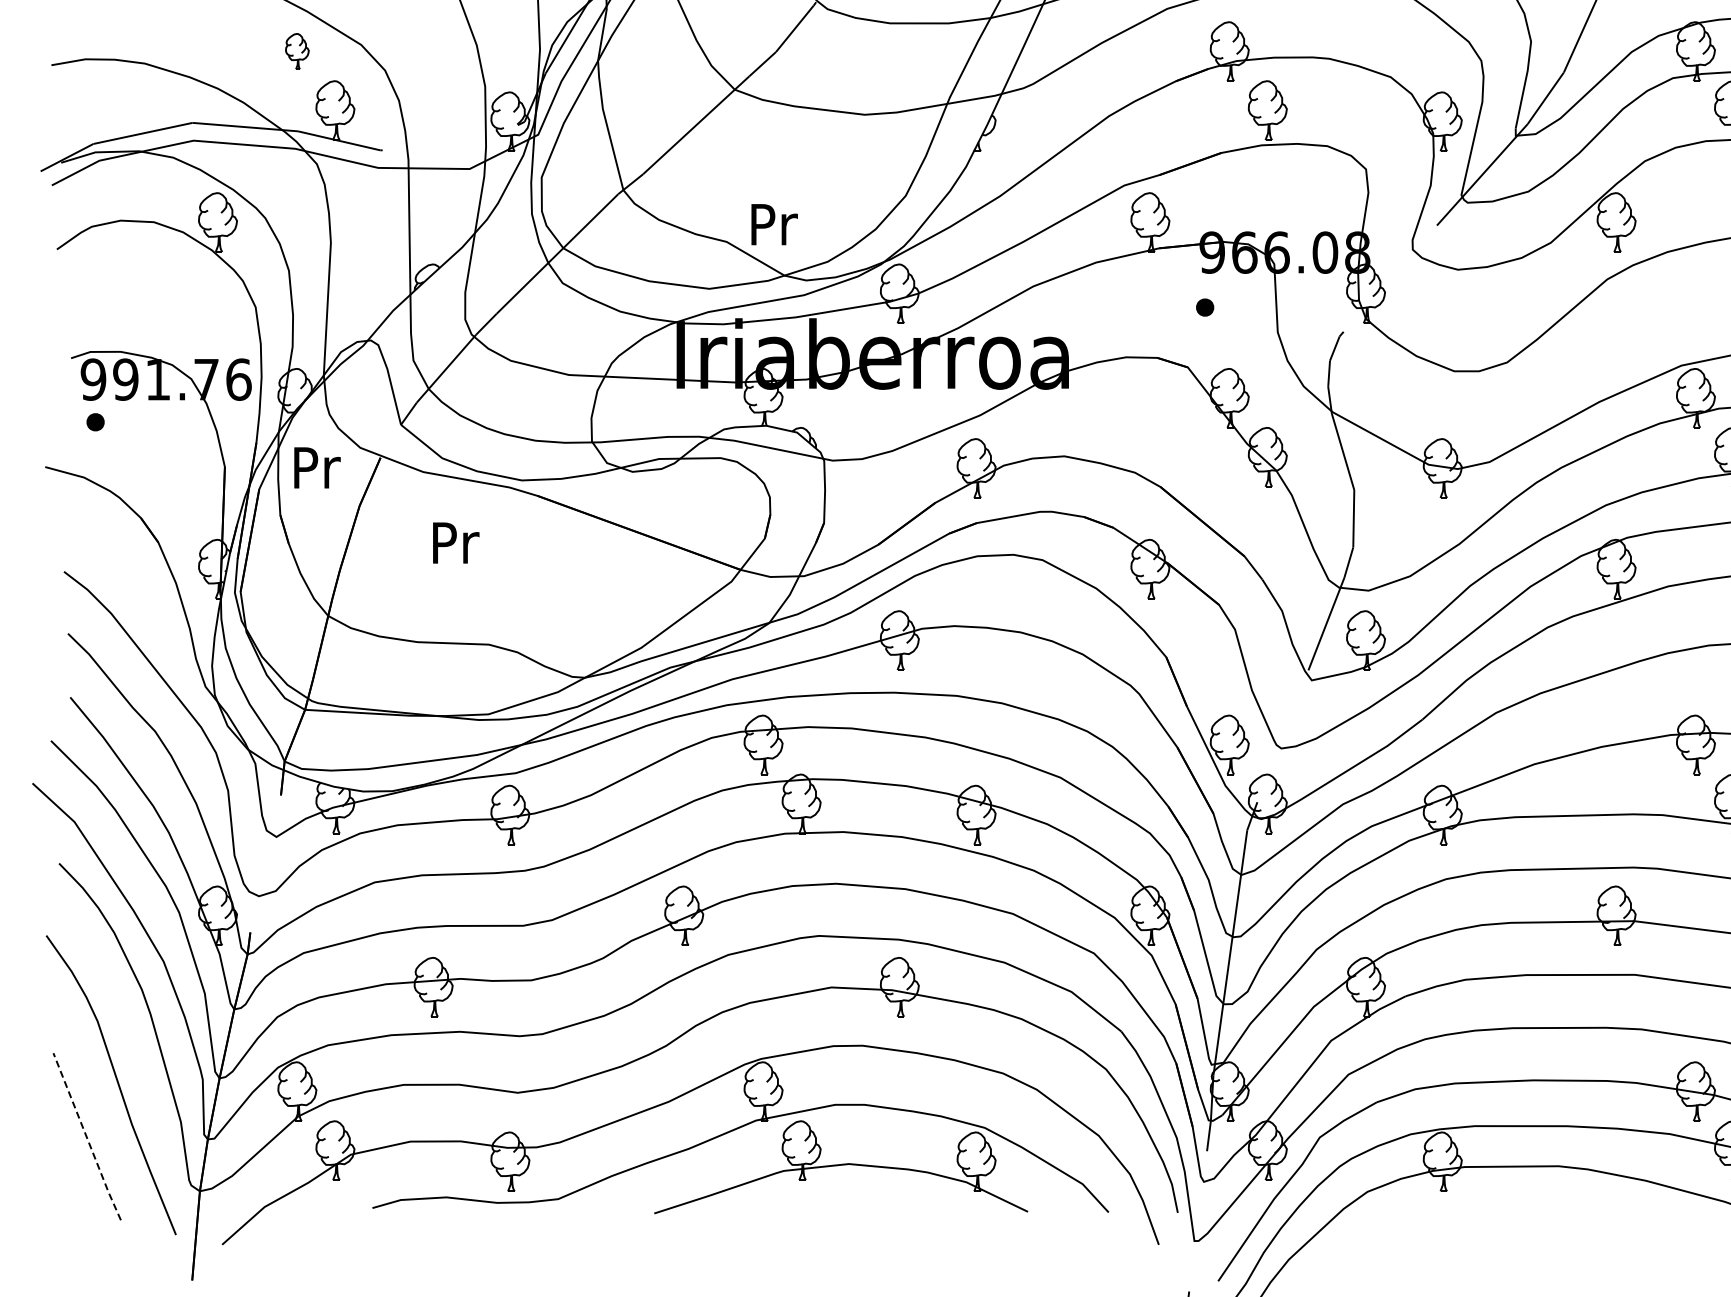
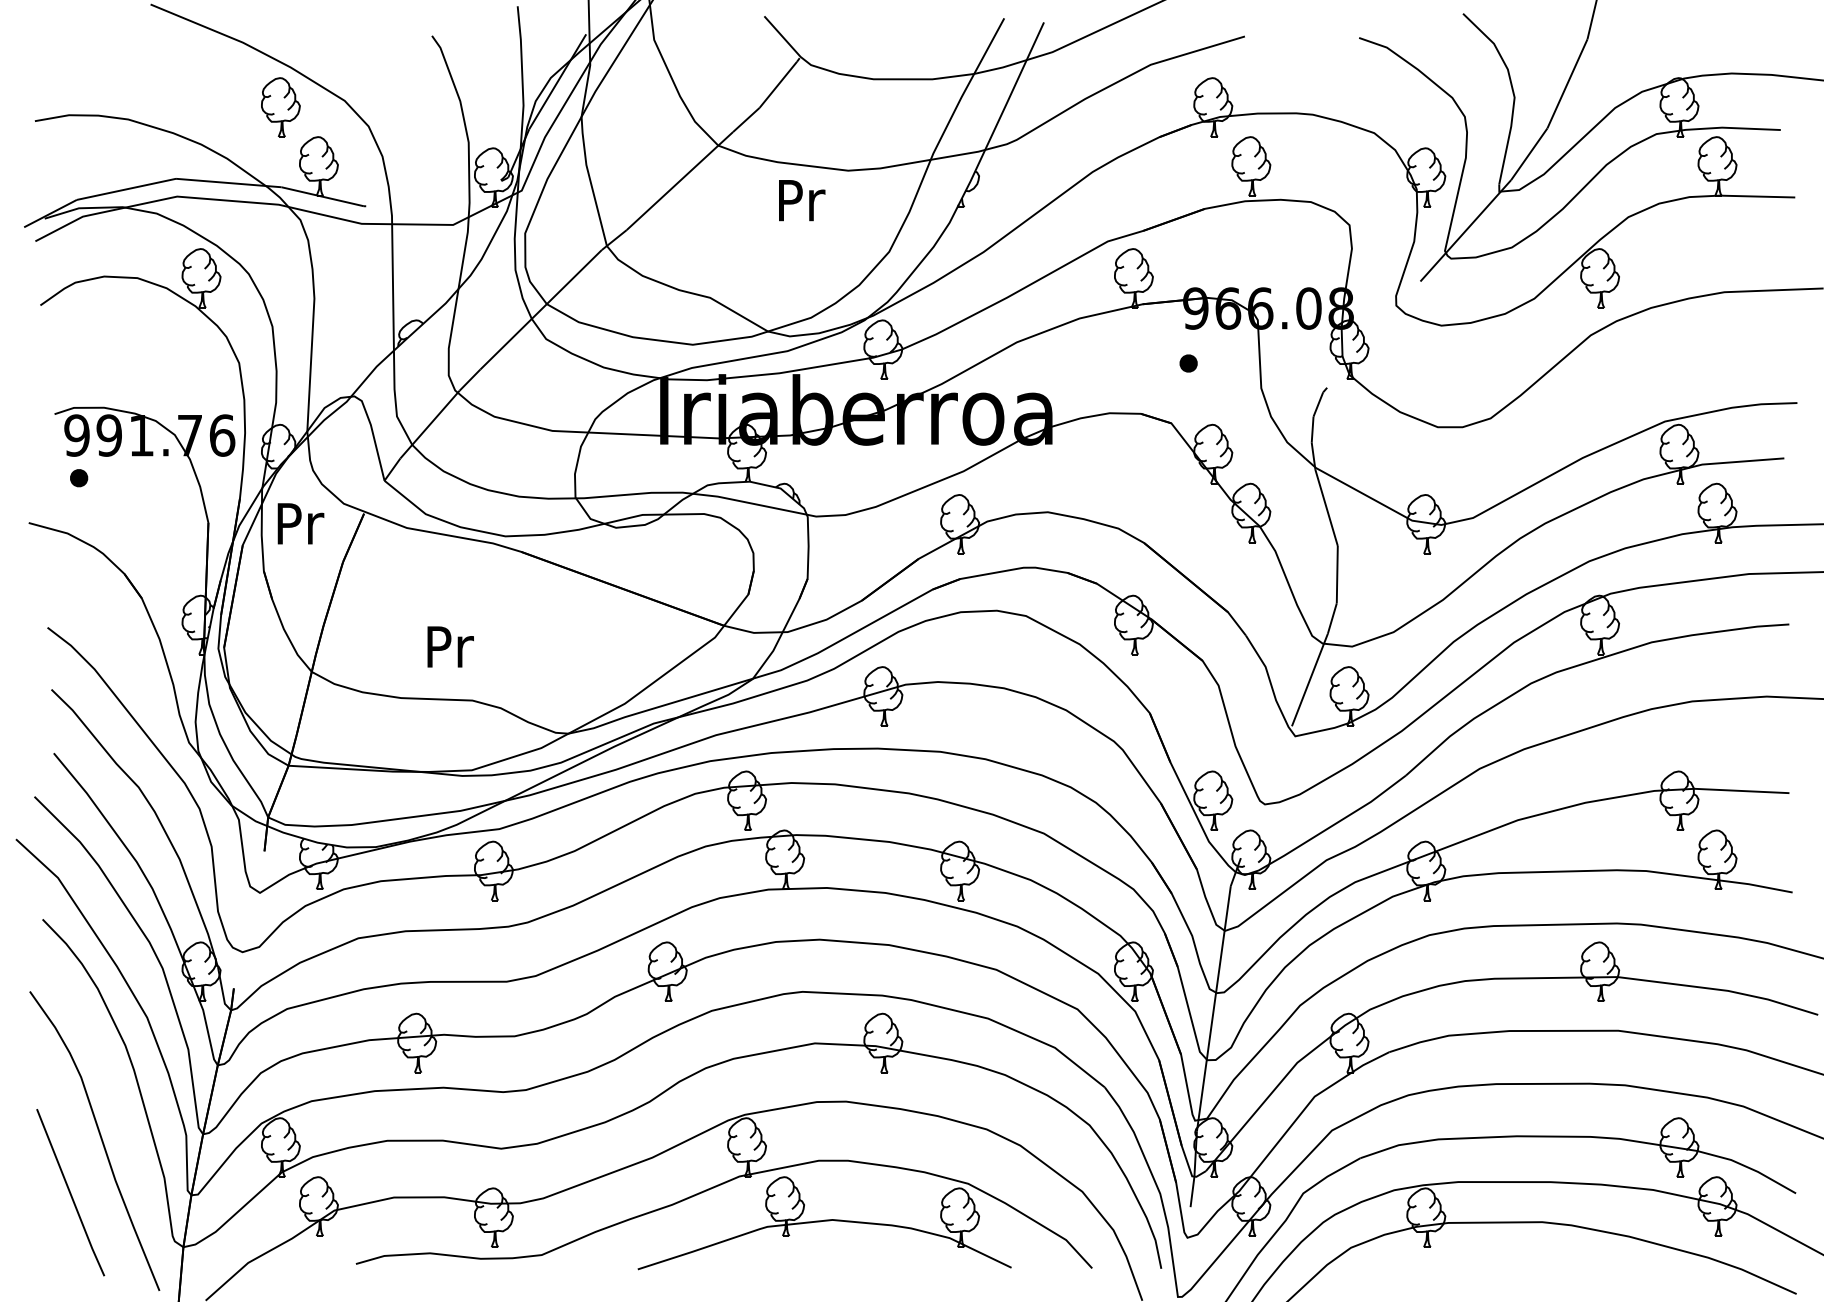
part: (296, 51) -> (280, 107), size x1.67
text: (774, 224) -> (802, 200), moved
text: (455, 542) -> (450, 646), moved
line: (86, 1137) -> (70, 1193), dashed -> solid

